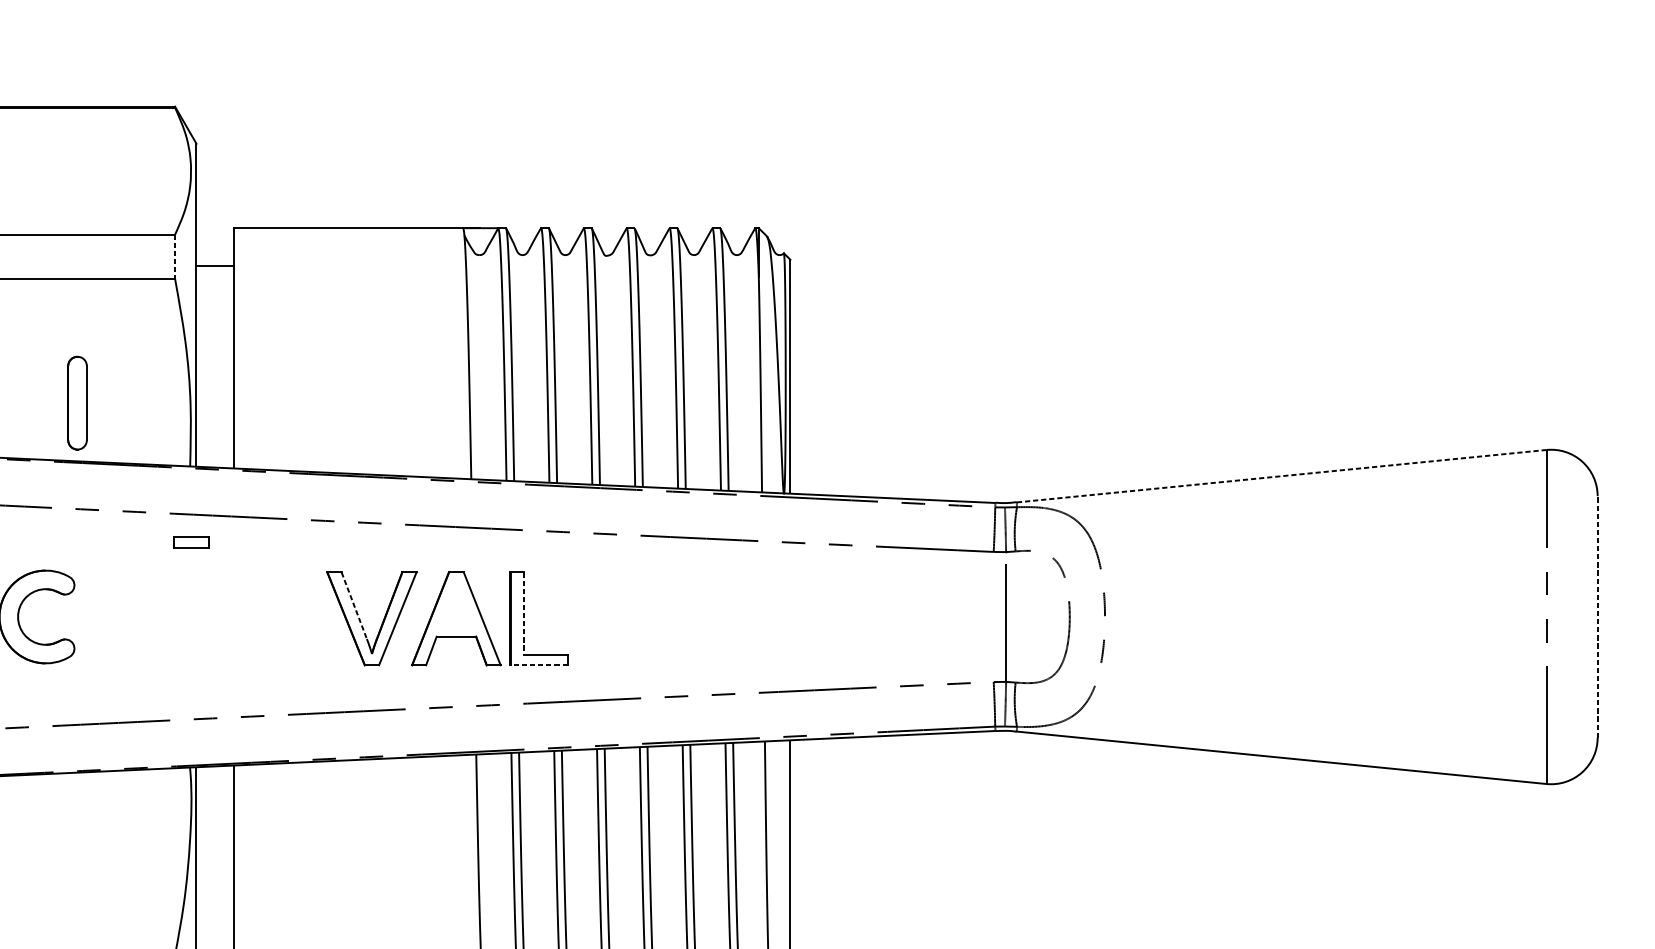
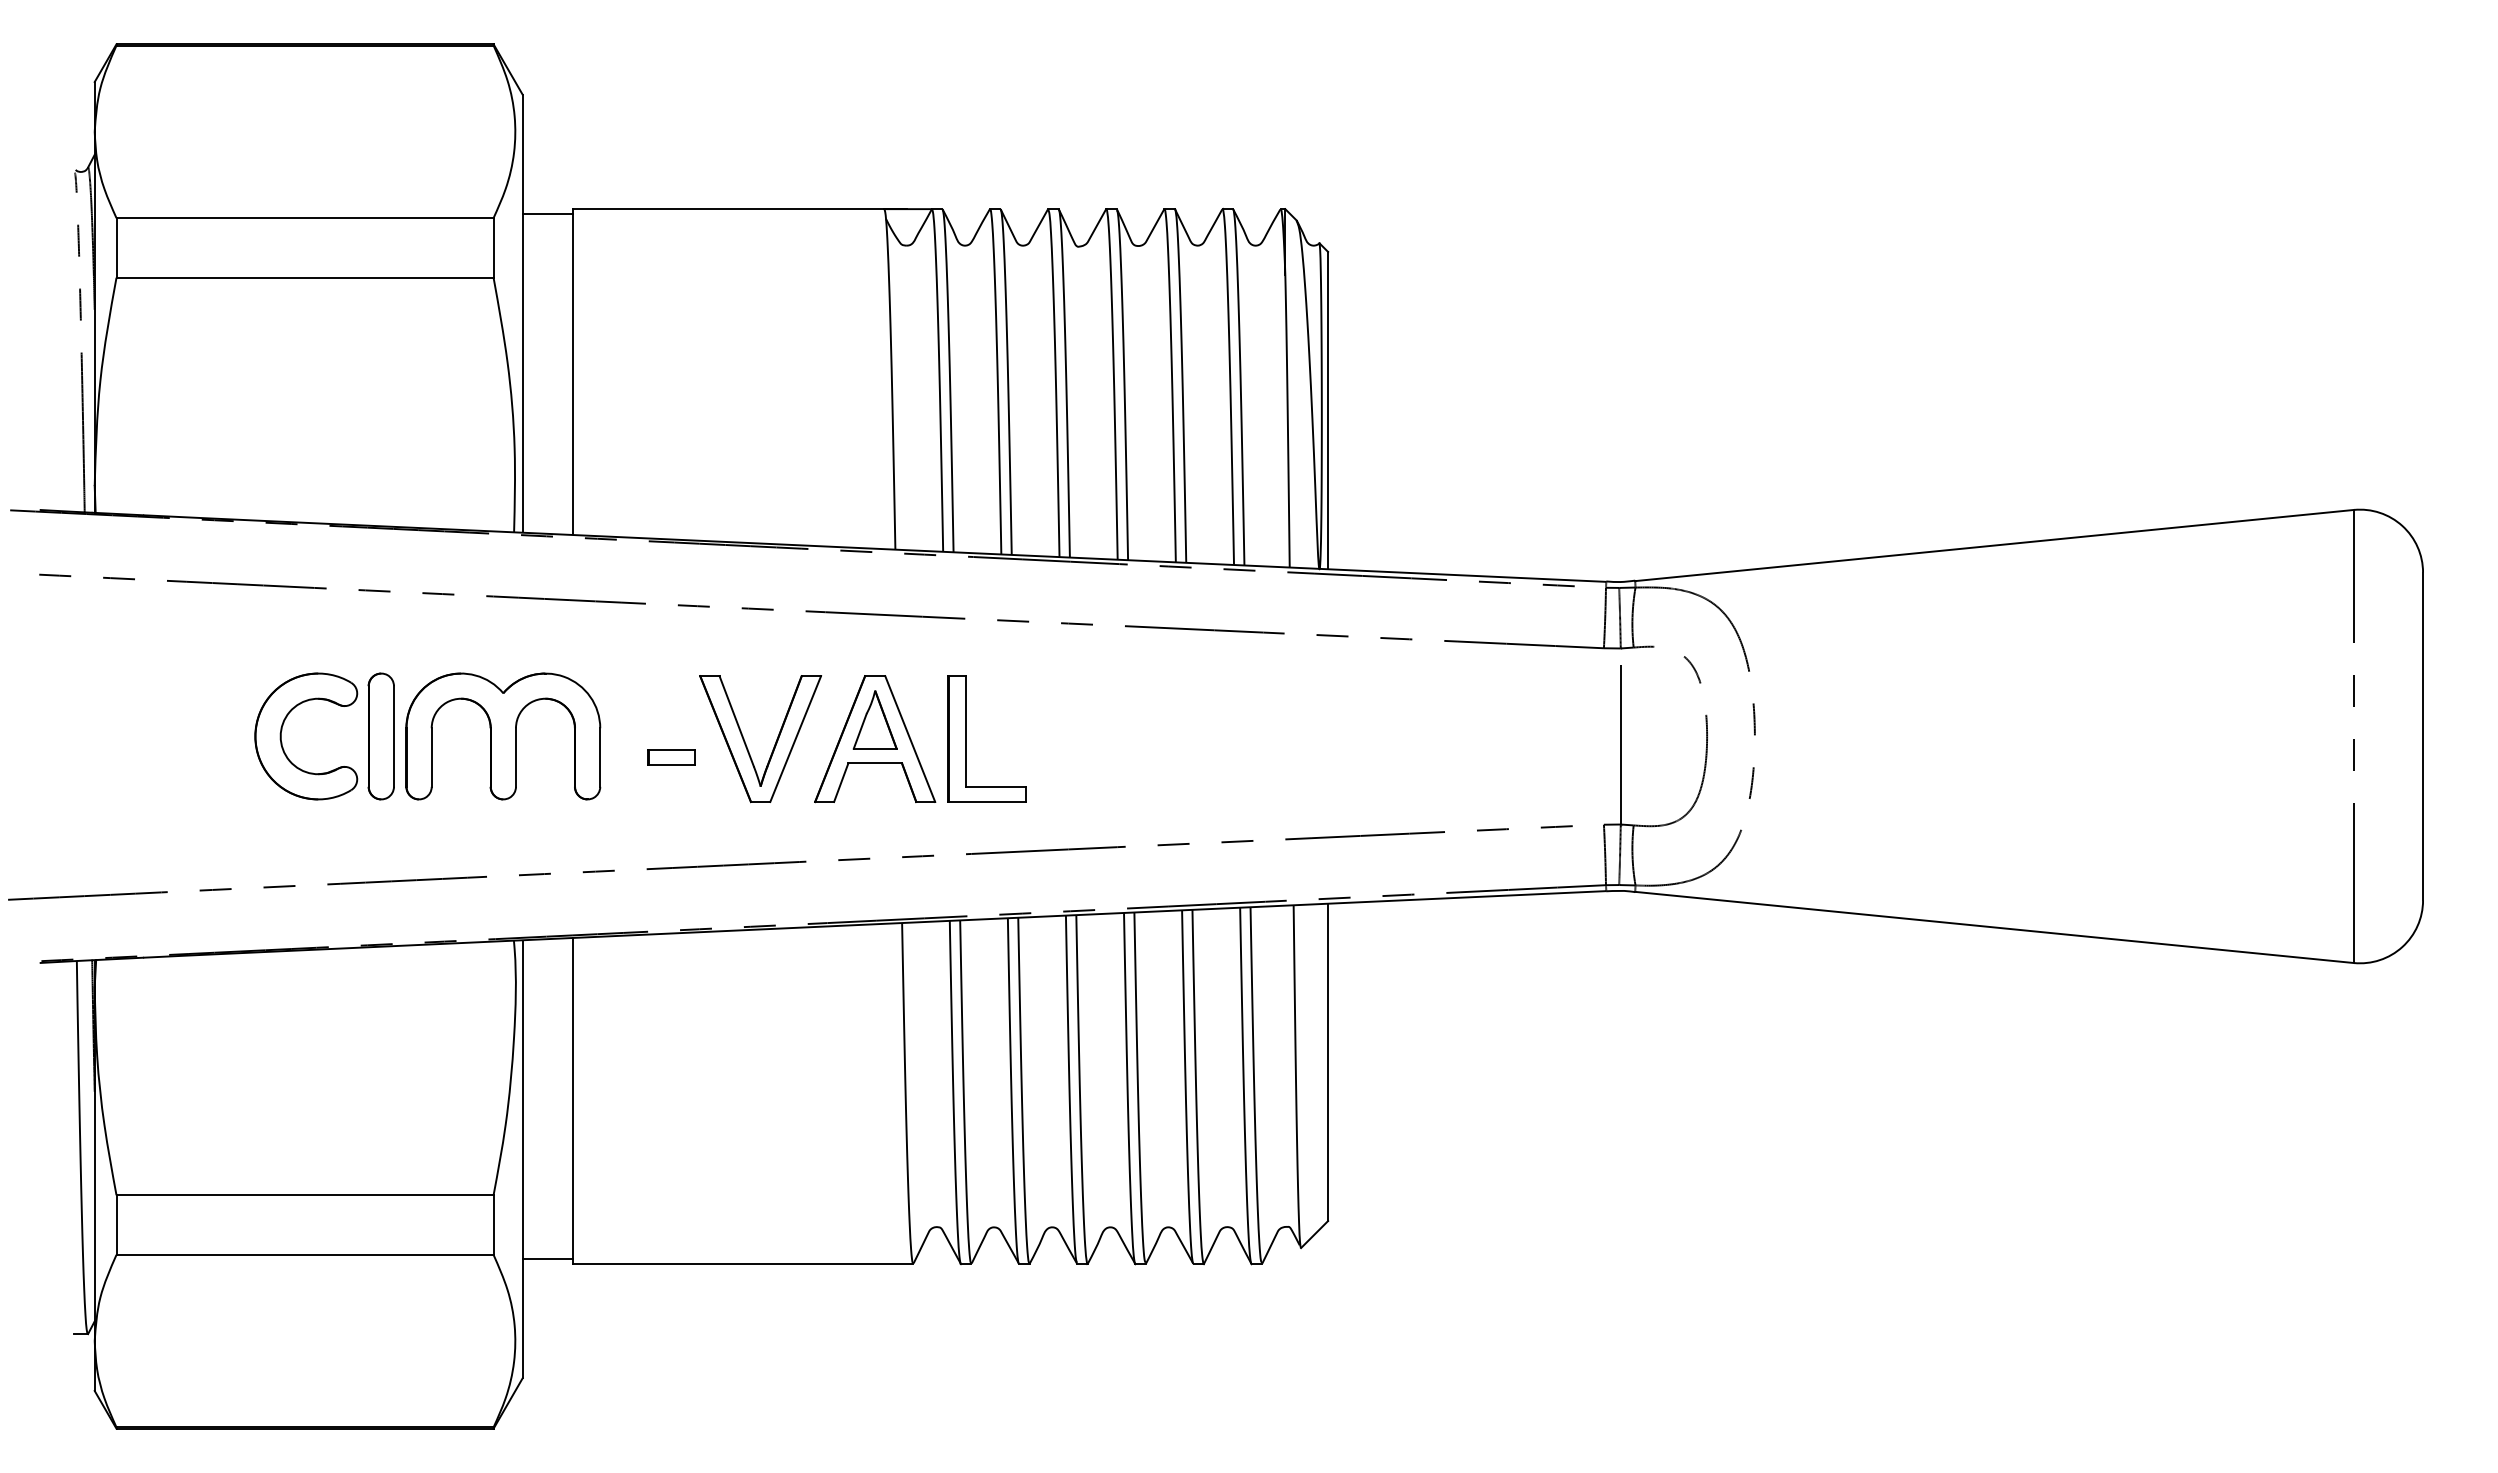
line: (174, 256) -> (493, 247), dashed -> solid
line: (214, 266) -> (547, 214), moved
part: (76, 403) -> (380, 736), moved
line: (1281, 476) -> (1994, 545), dashed -> solid
part: (191, 542) -> (671, 757), moved
part: (455, 604) -> (874, 719), added
line: (354, 605) -> (736, 721), dashed -> solid
line: (523, 613) -> (966, 731), dashed -> solid
part: (182, 617) -> (503, 736), added
line: (1597, 617) -> (2423, 736), dashed -> solid
line: (539, 664) -> (987, 801), dashed -> solid

